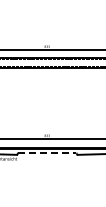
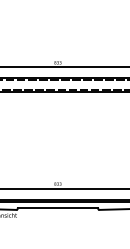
line: (47, 153) -> (58, 208), dashed -> solid

